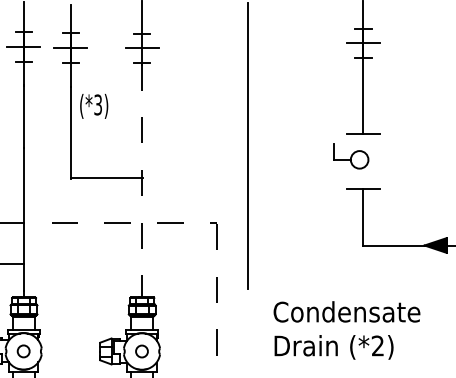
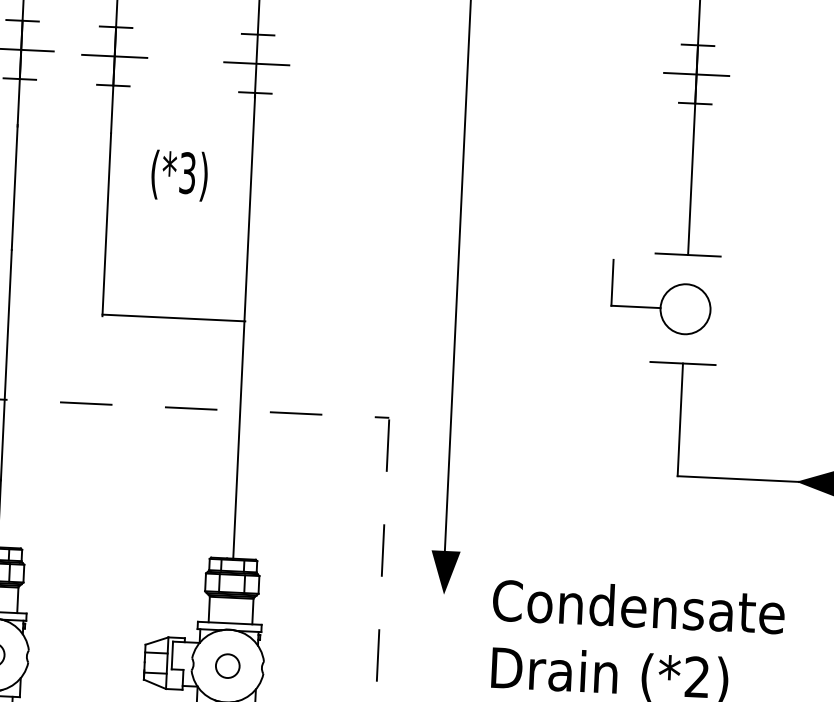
text: (94, 106) -> (180, 175), moved
part: (350, 155) -> (660, 296), size x1.43
line: (142, 181) -> (244, 328), dashed -> solid
fill: (248, 299) -> (444, 572), added

